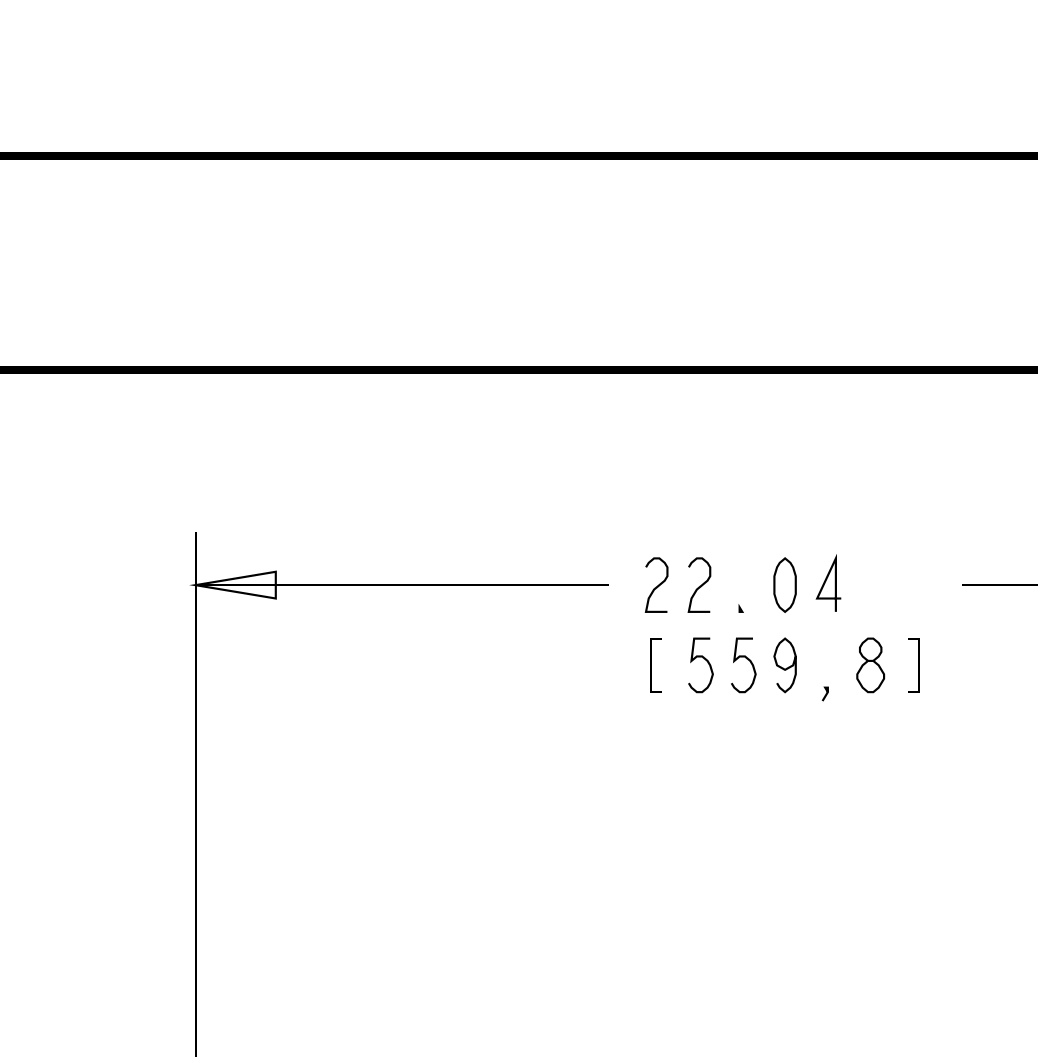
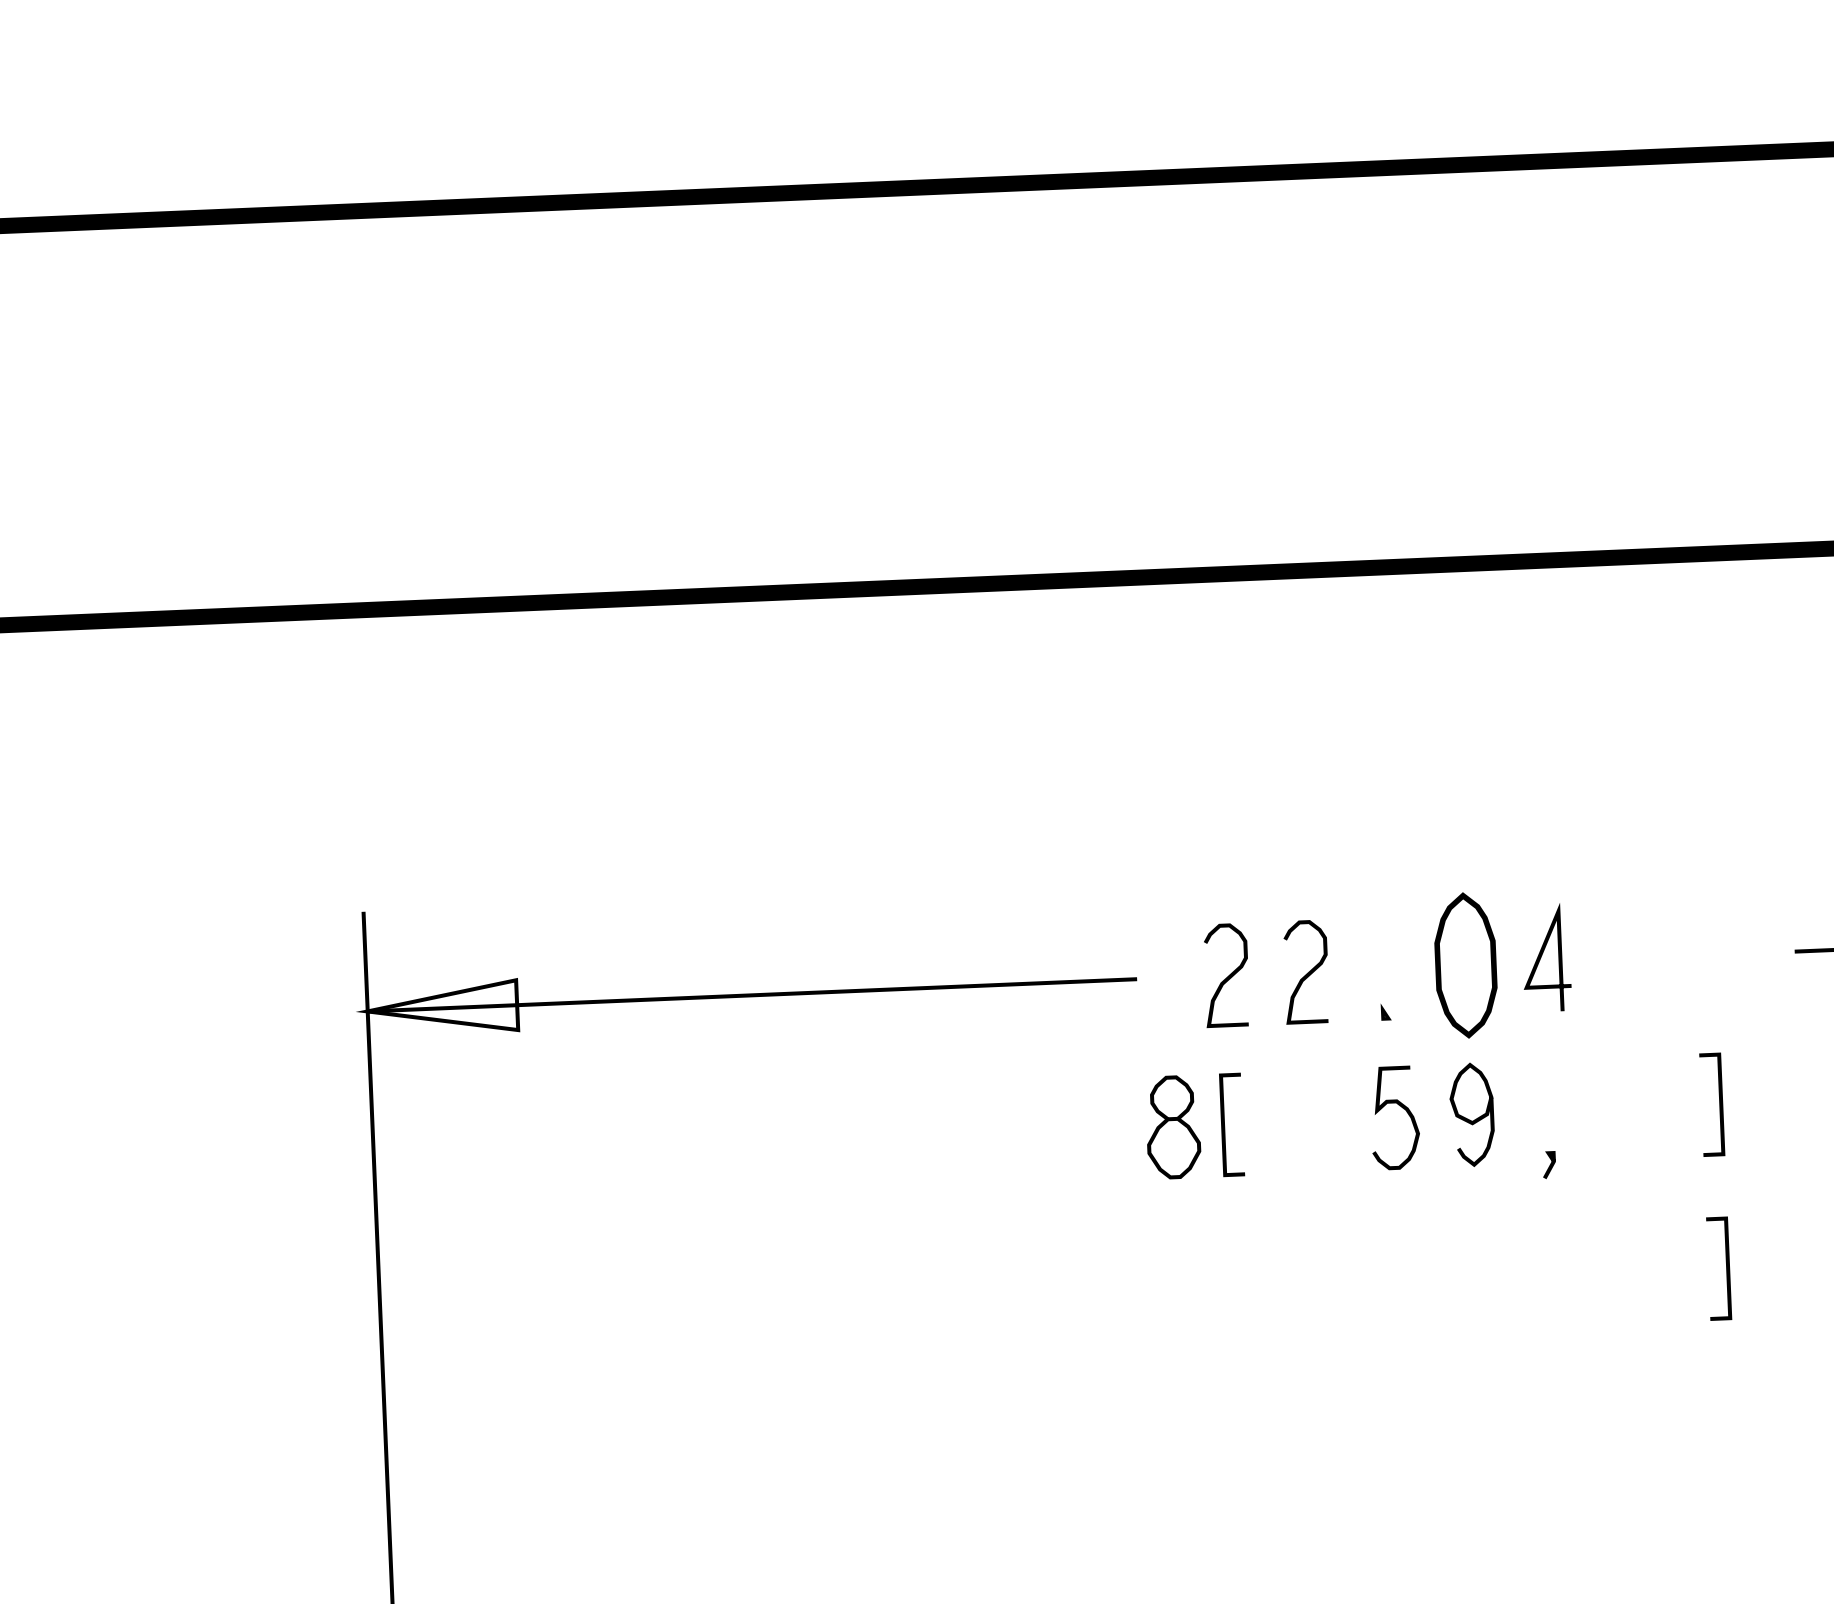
part: (784, 584) -> (1464, 964), size x1.4
curve: (705, 660) -> (1323, 1111), removed
part: (870, 665) -> (1172, 1127), moved
line: (918, 753) -> (1727, 1268), added

